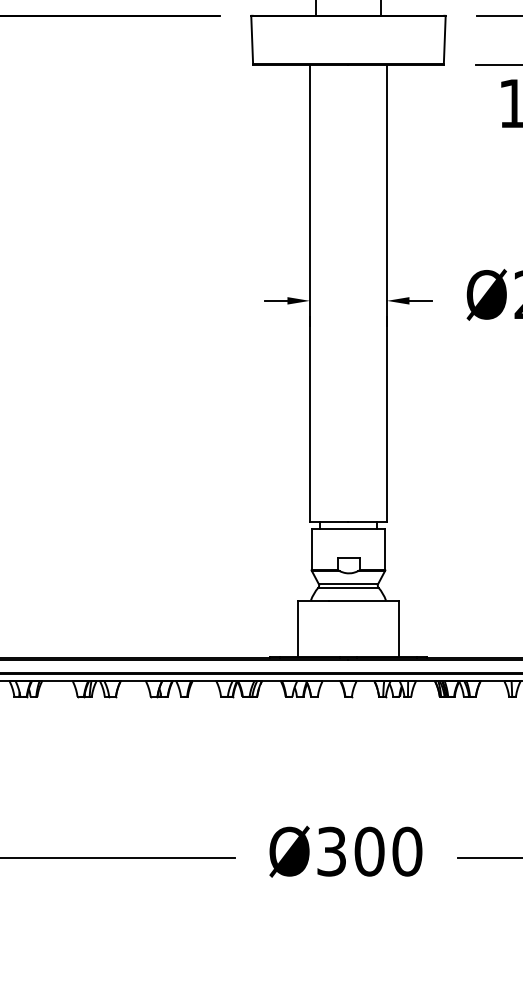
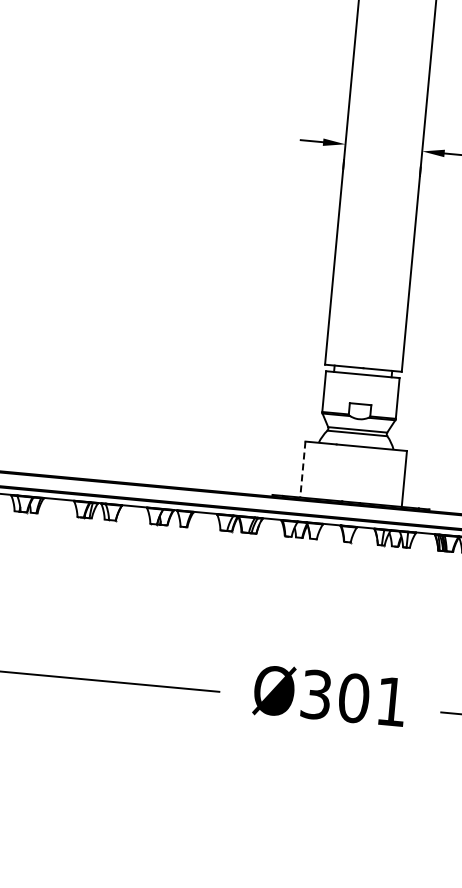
line: (297, 629) -> (302, 470), solid -> dashed
text: (407, 851) -> (391, 701), Ø300 -> Ø301

